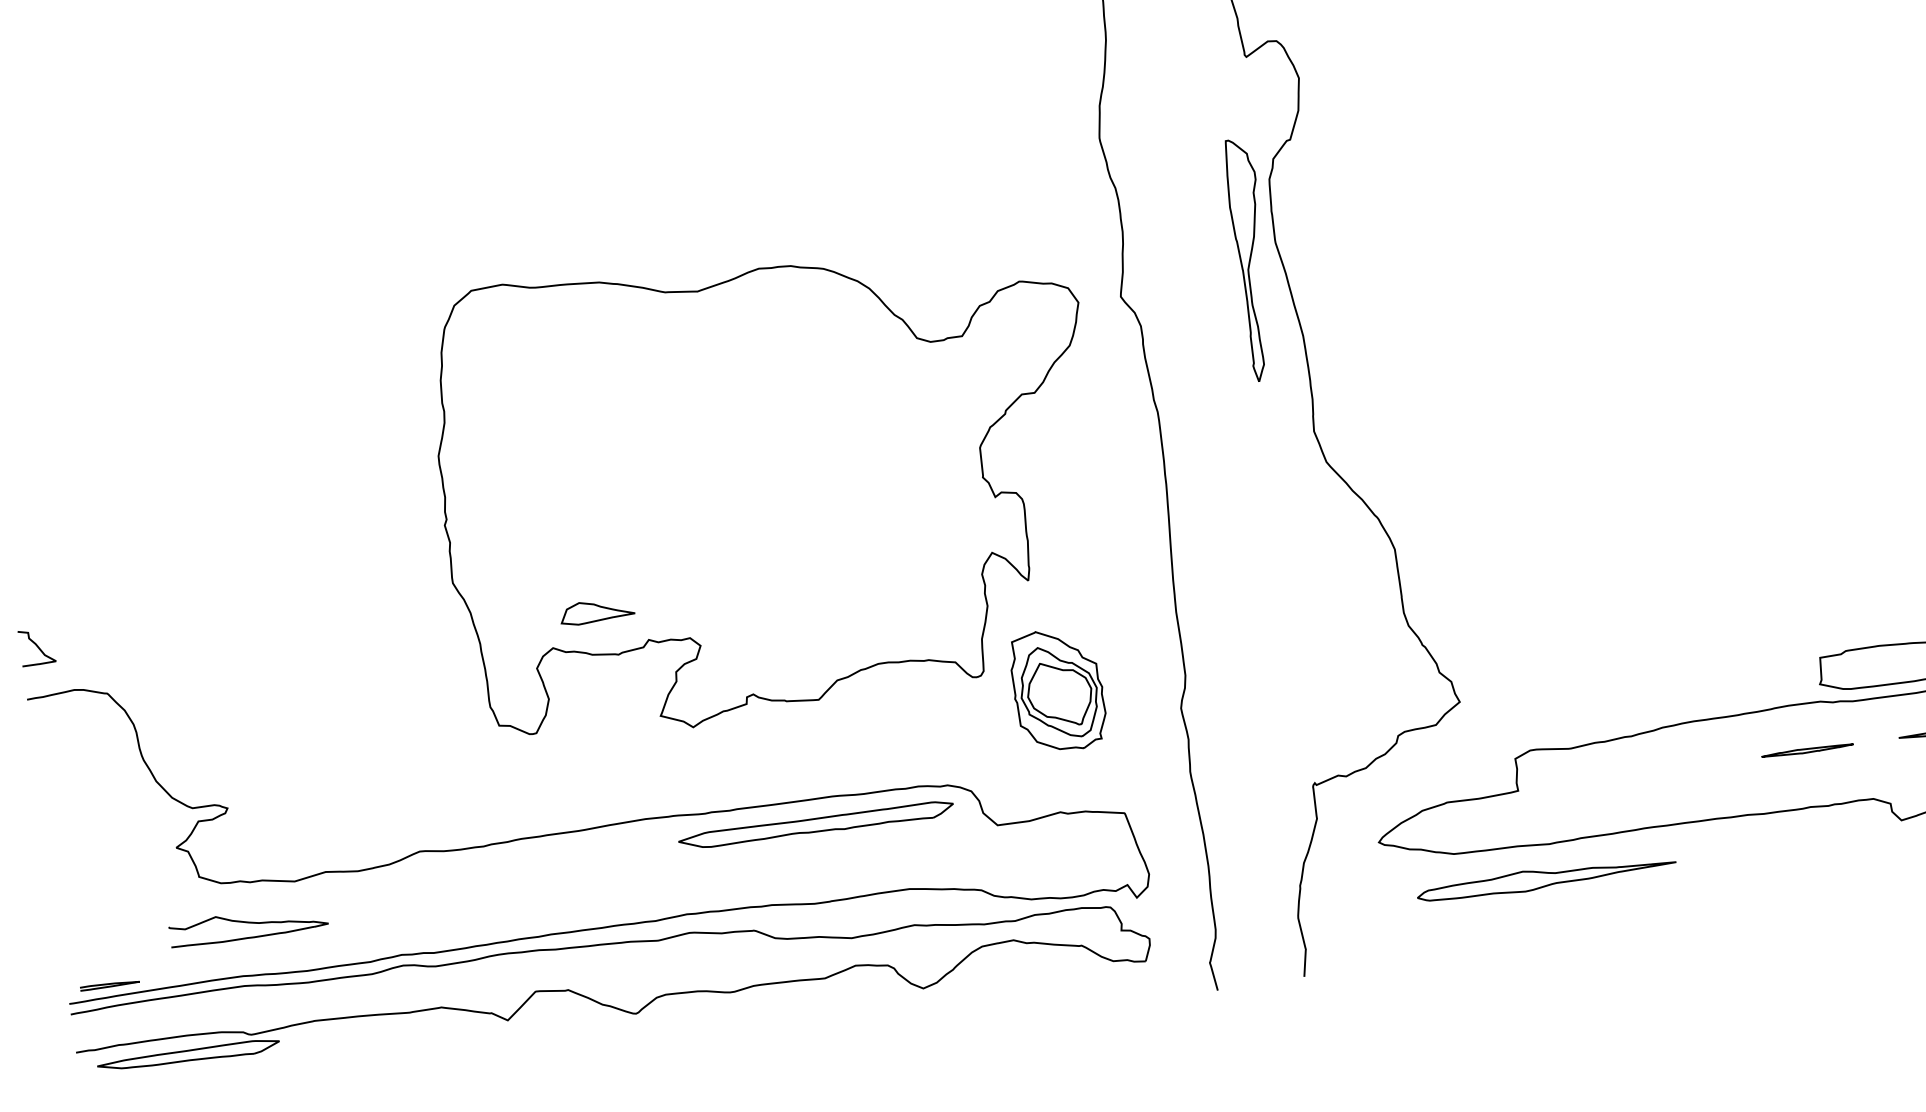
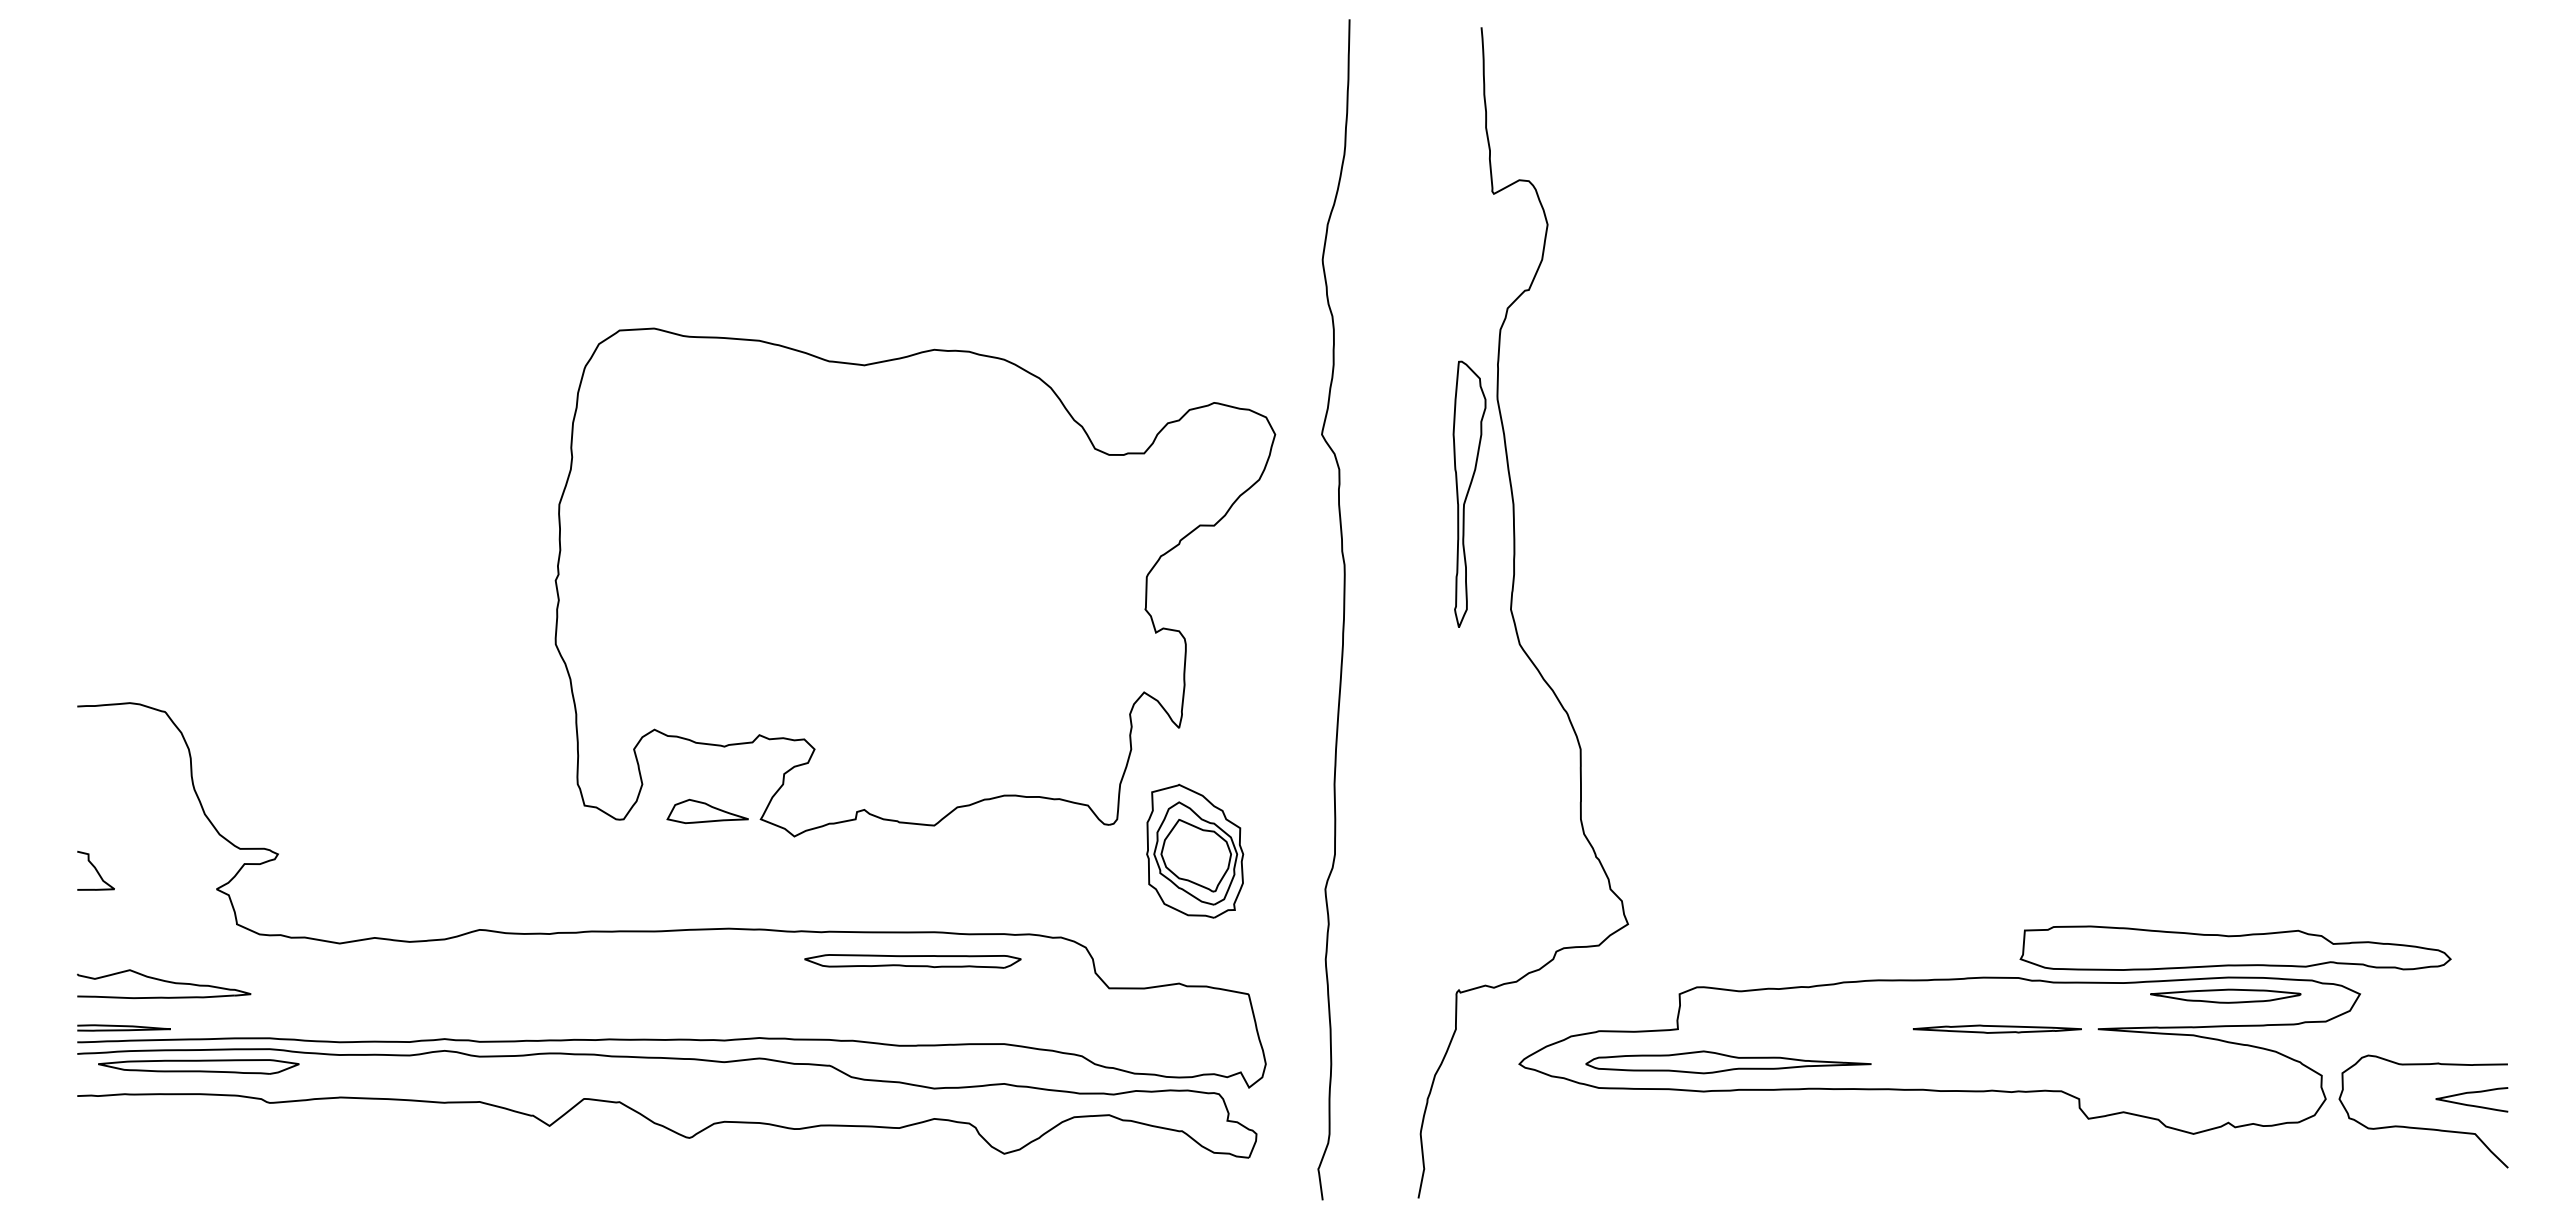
part: (1251, 259) -> (1469, 493), moved
part: (596, 610) -> (707, 810), moved
curve: (36, 646) -> (95, 870), moved
part: (1806, 750) -> (1996, 1028), size x1.67
part: (816, 825) -> (912, 961), size x0.71
part: (1546, 878) -> (1728, 1062), moved
part: (248, 925) -> (164, 984), moved
part: (109, 984) -> (123, 1027), size x1.43
part: (188, 1056) -> (198, 1066), moved

